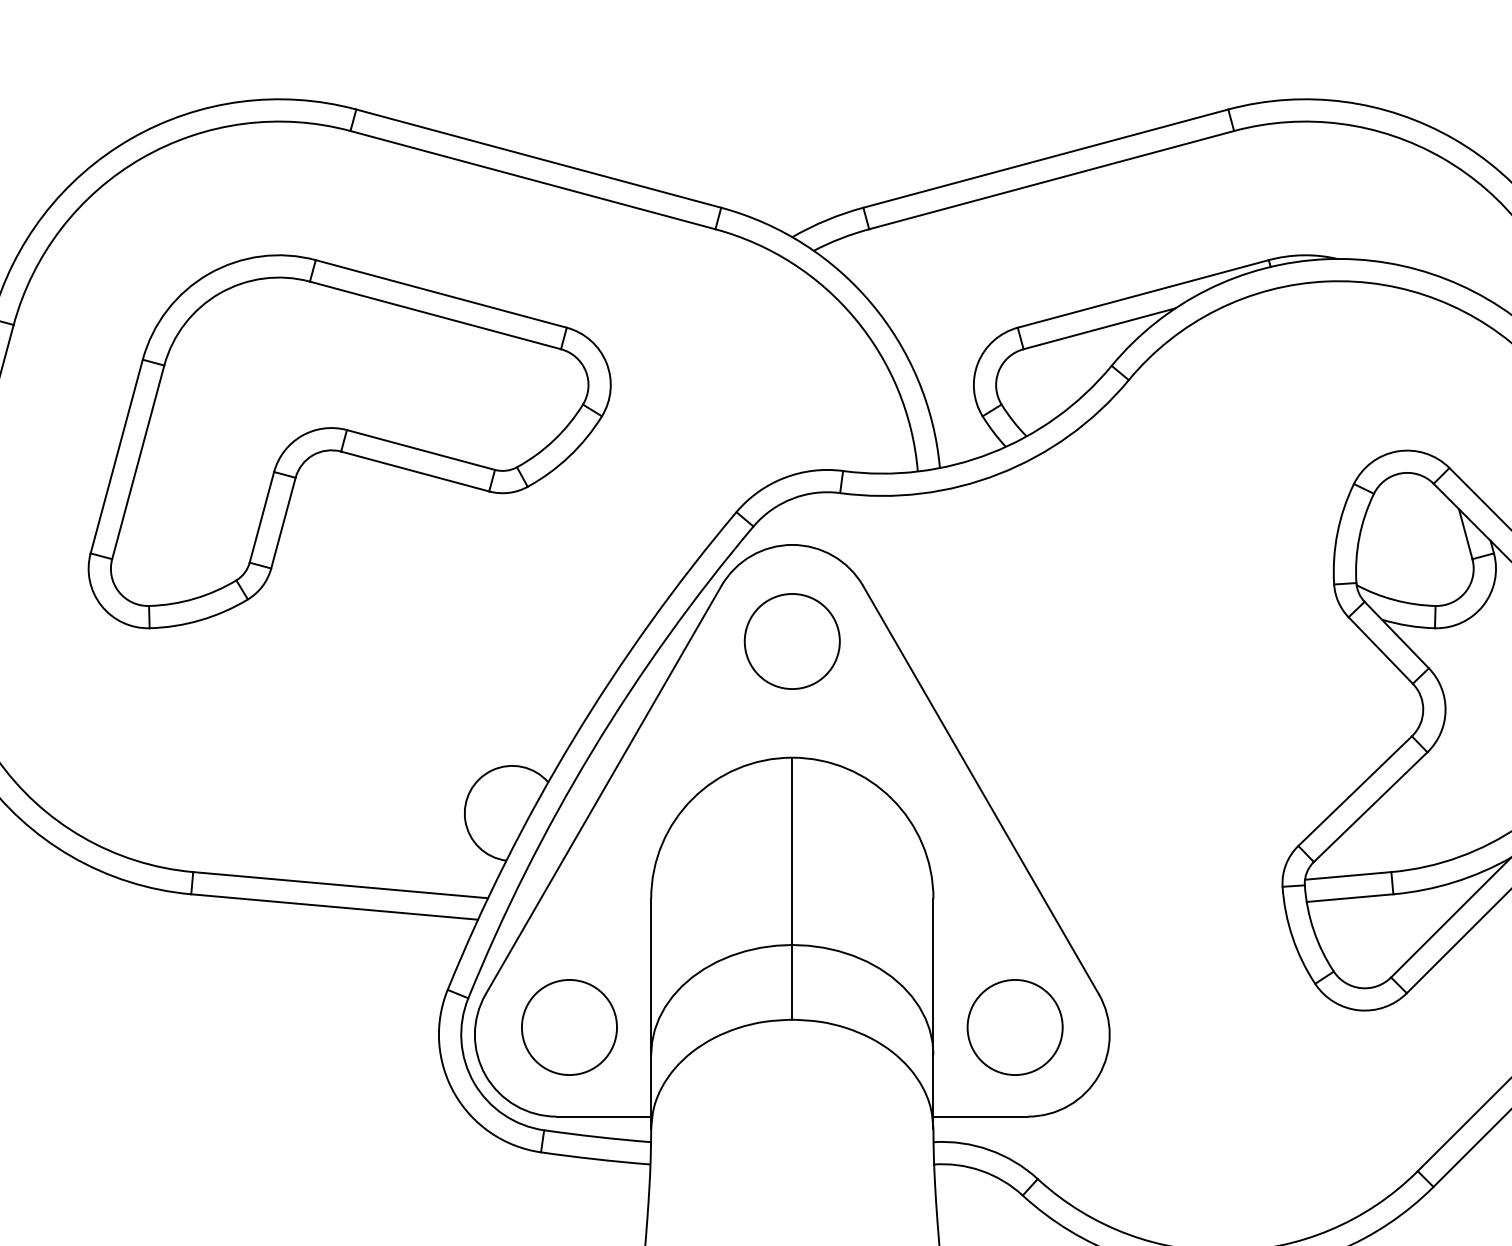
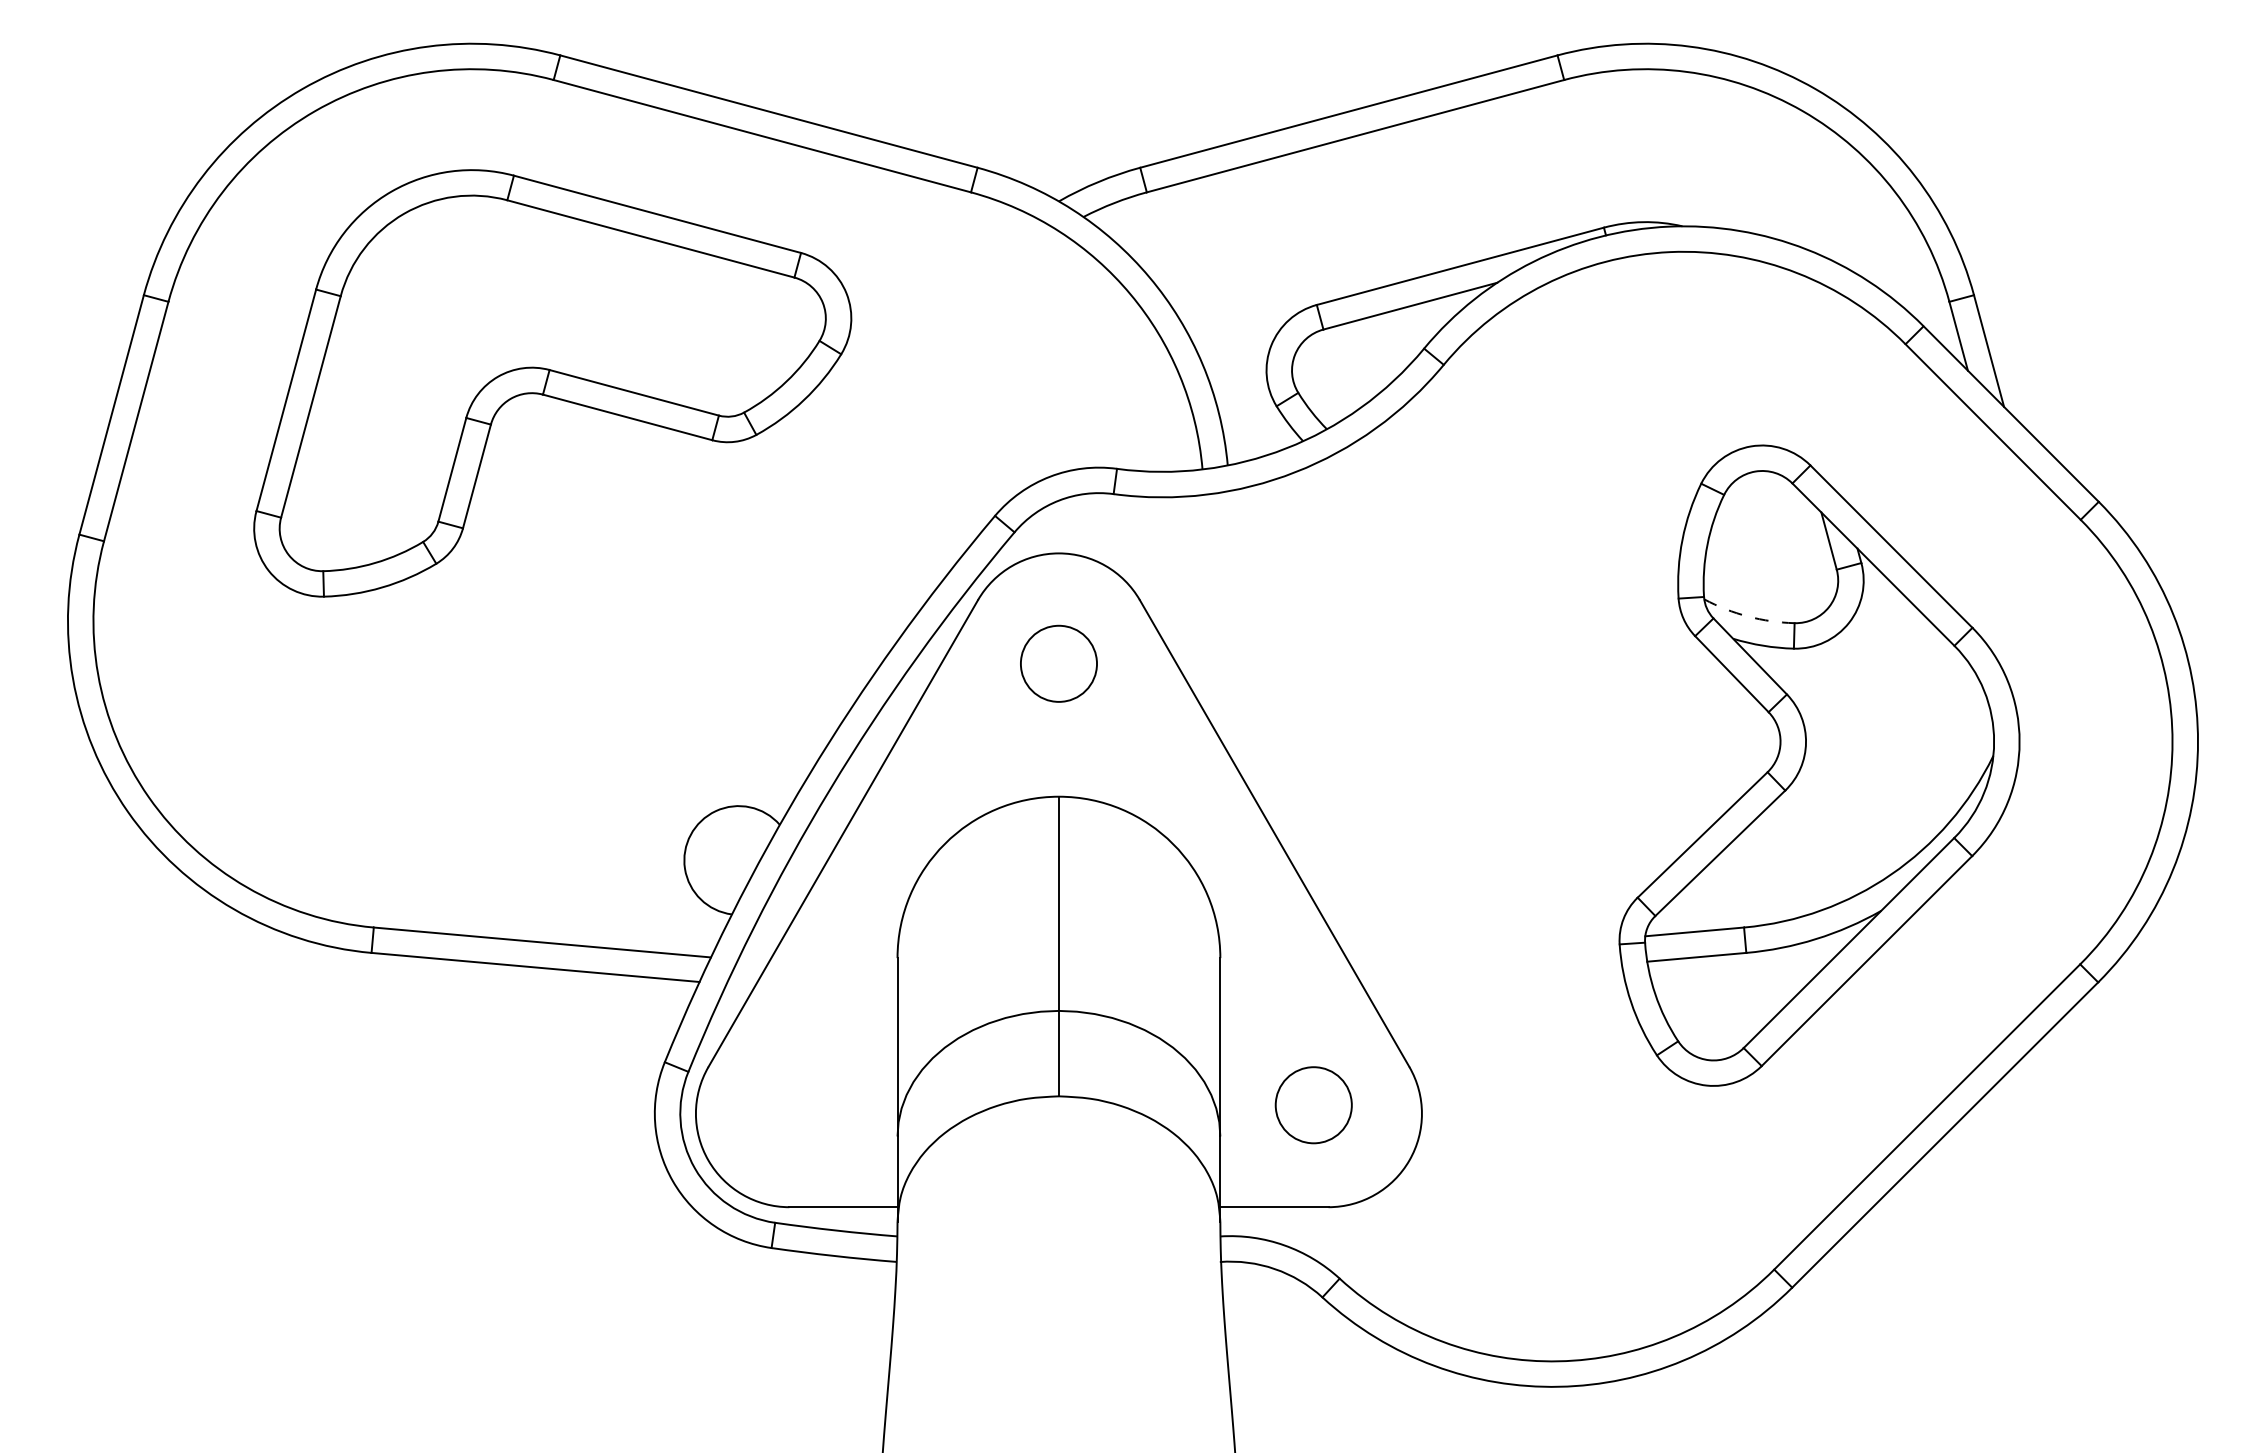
part: (349, 441) -> (552, 383), moved
arc: (1395, 600) -> (1748, 616), solid -> dashed
circle: (791, 641) -> (1058, 663), size x0.7
circle: (1014, 1026) -> (1313, 1104), size x0.7
circle: (568, 1027) -> (803, 1105), removed

